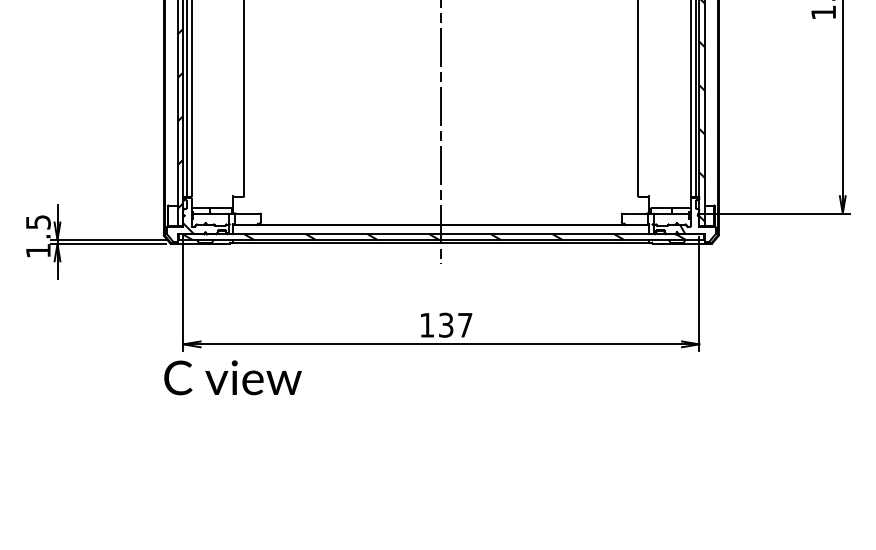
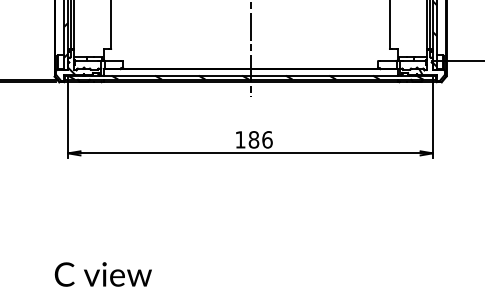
text: (455, 324) -> (260, 139), 137 -> 186
text: (232, 377) -> (103, 274), moved

